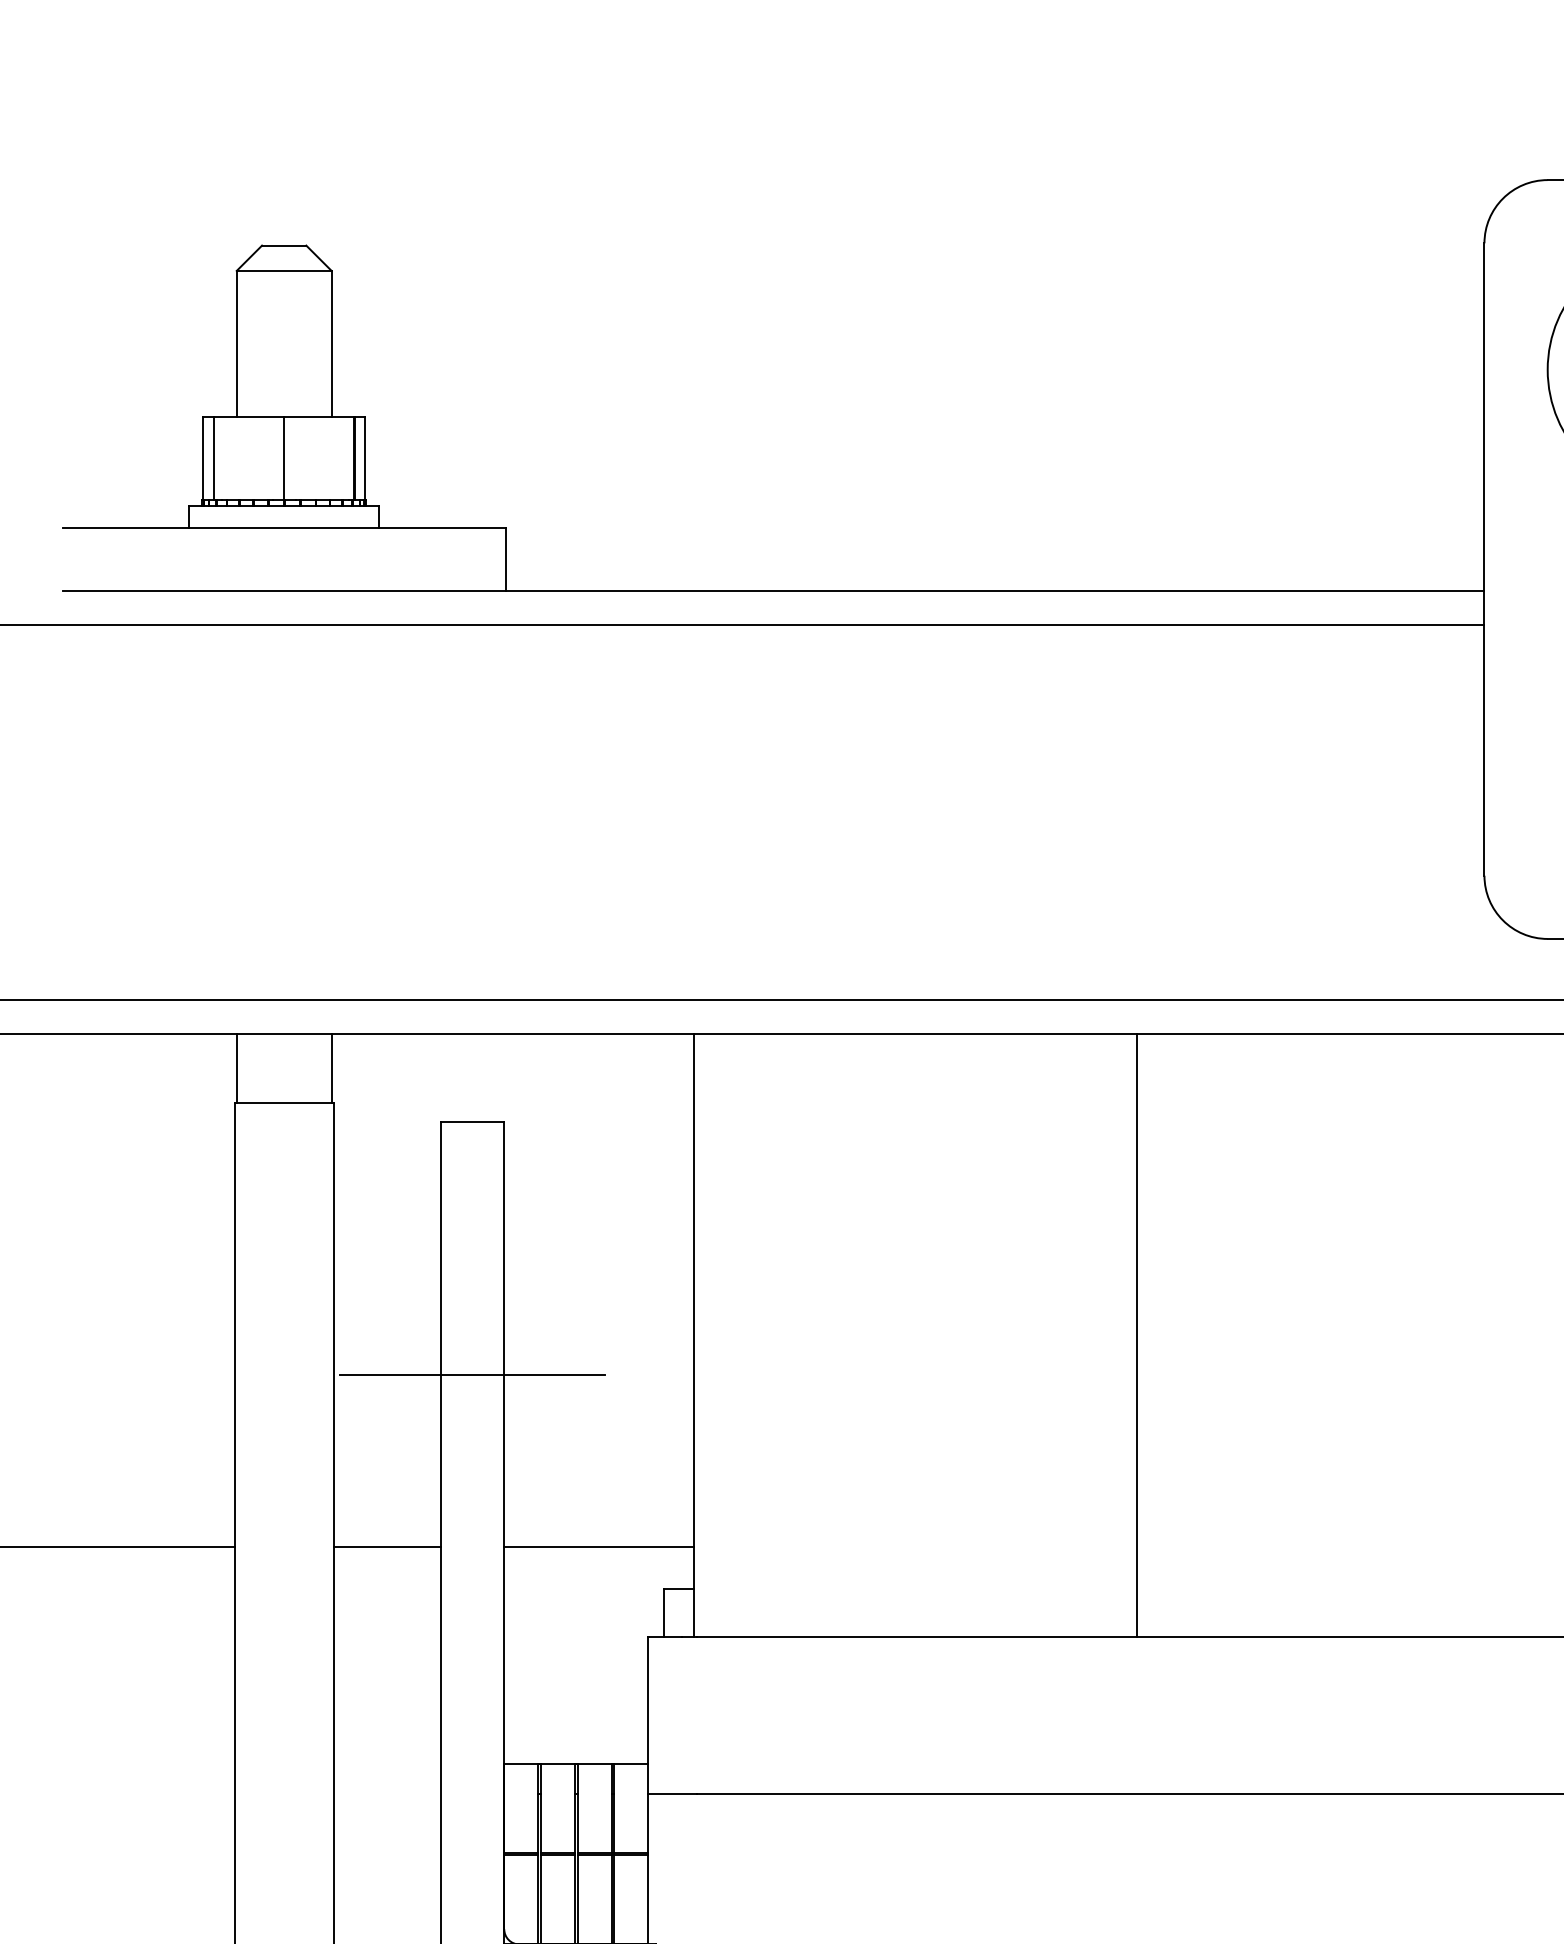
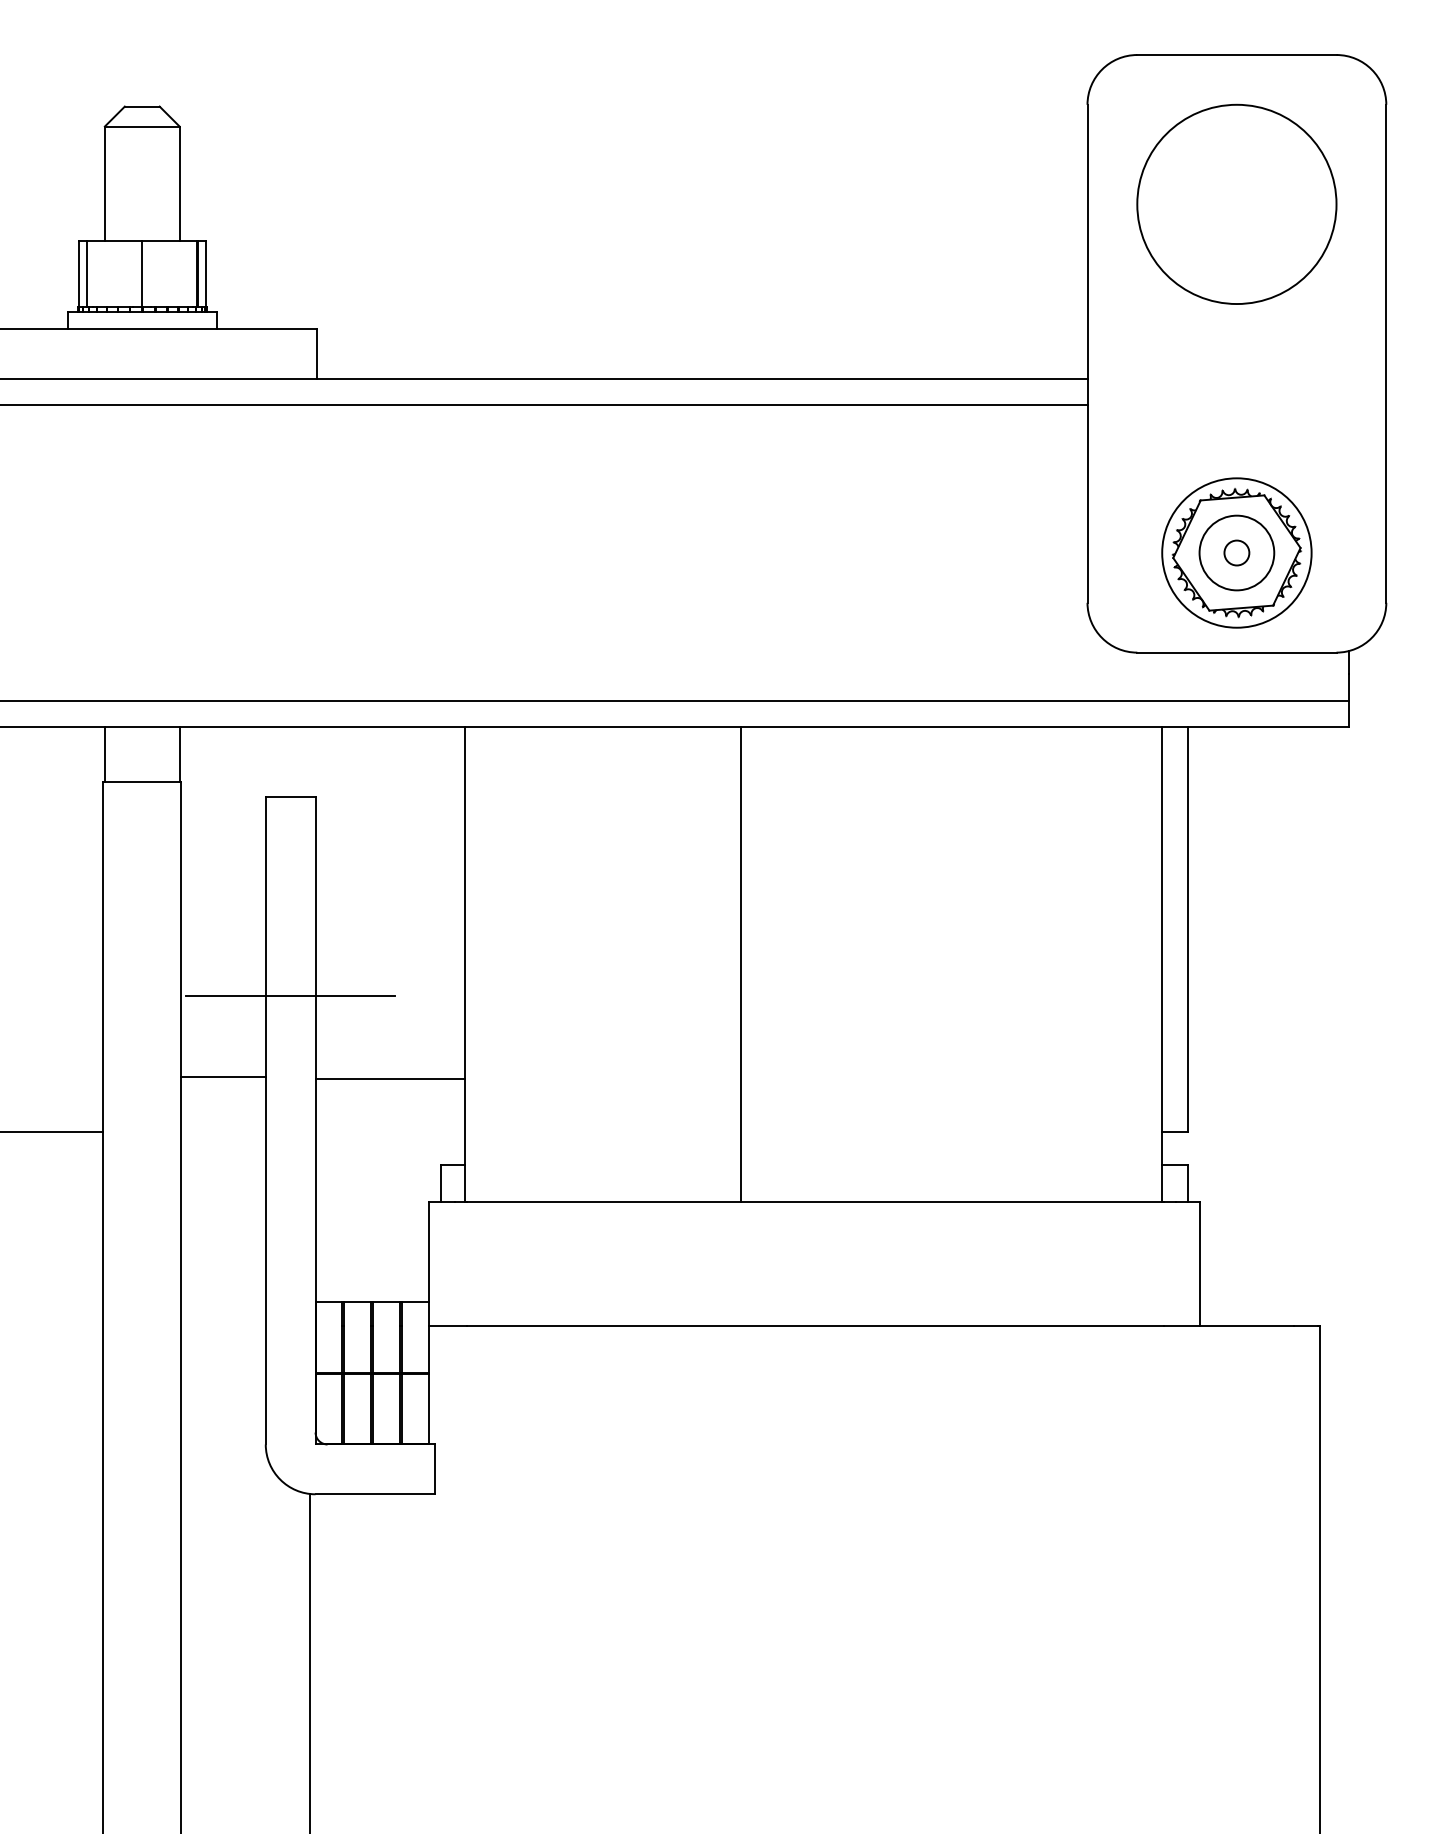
line: (1136, 1334) -> (740, 964), moved
line: (387, 1547) -> (223, 1076), moved
line: (598, 1547) -> (389, 1078), moved

